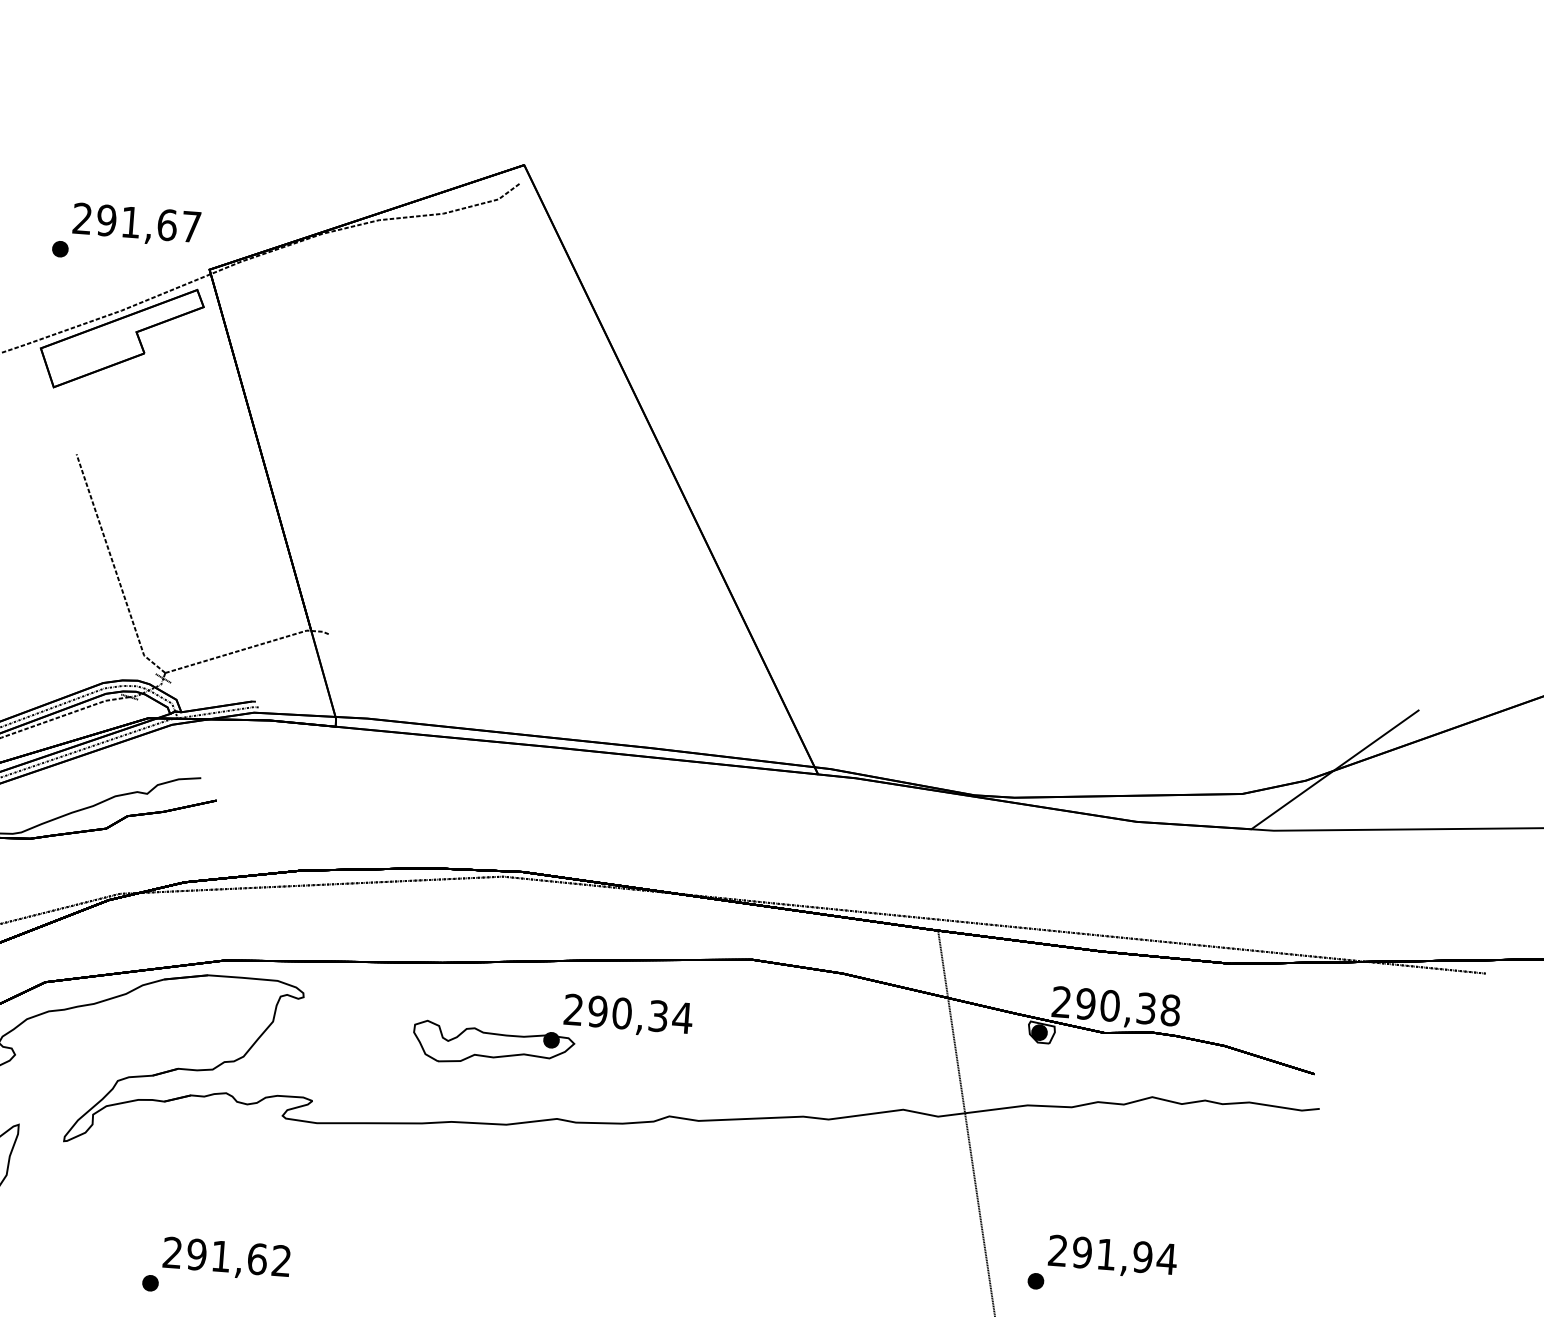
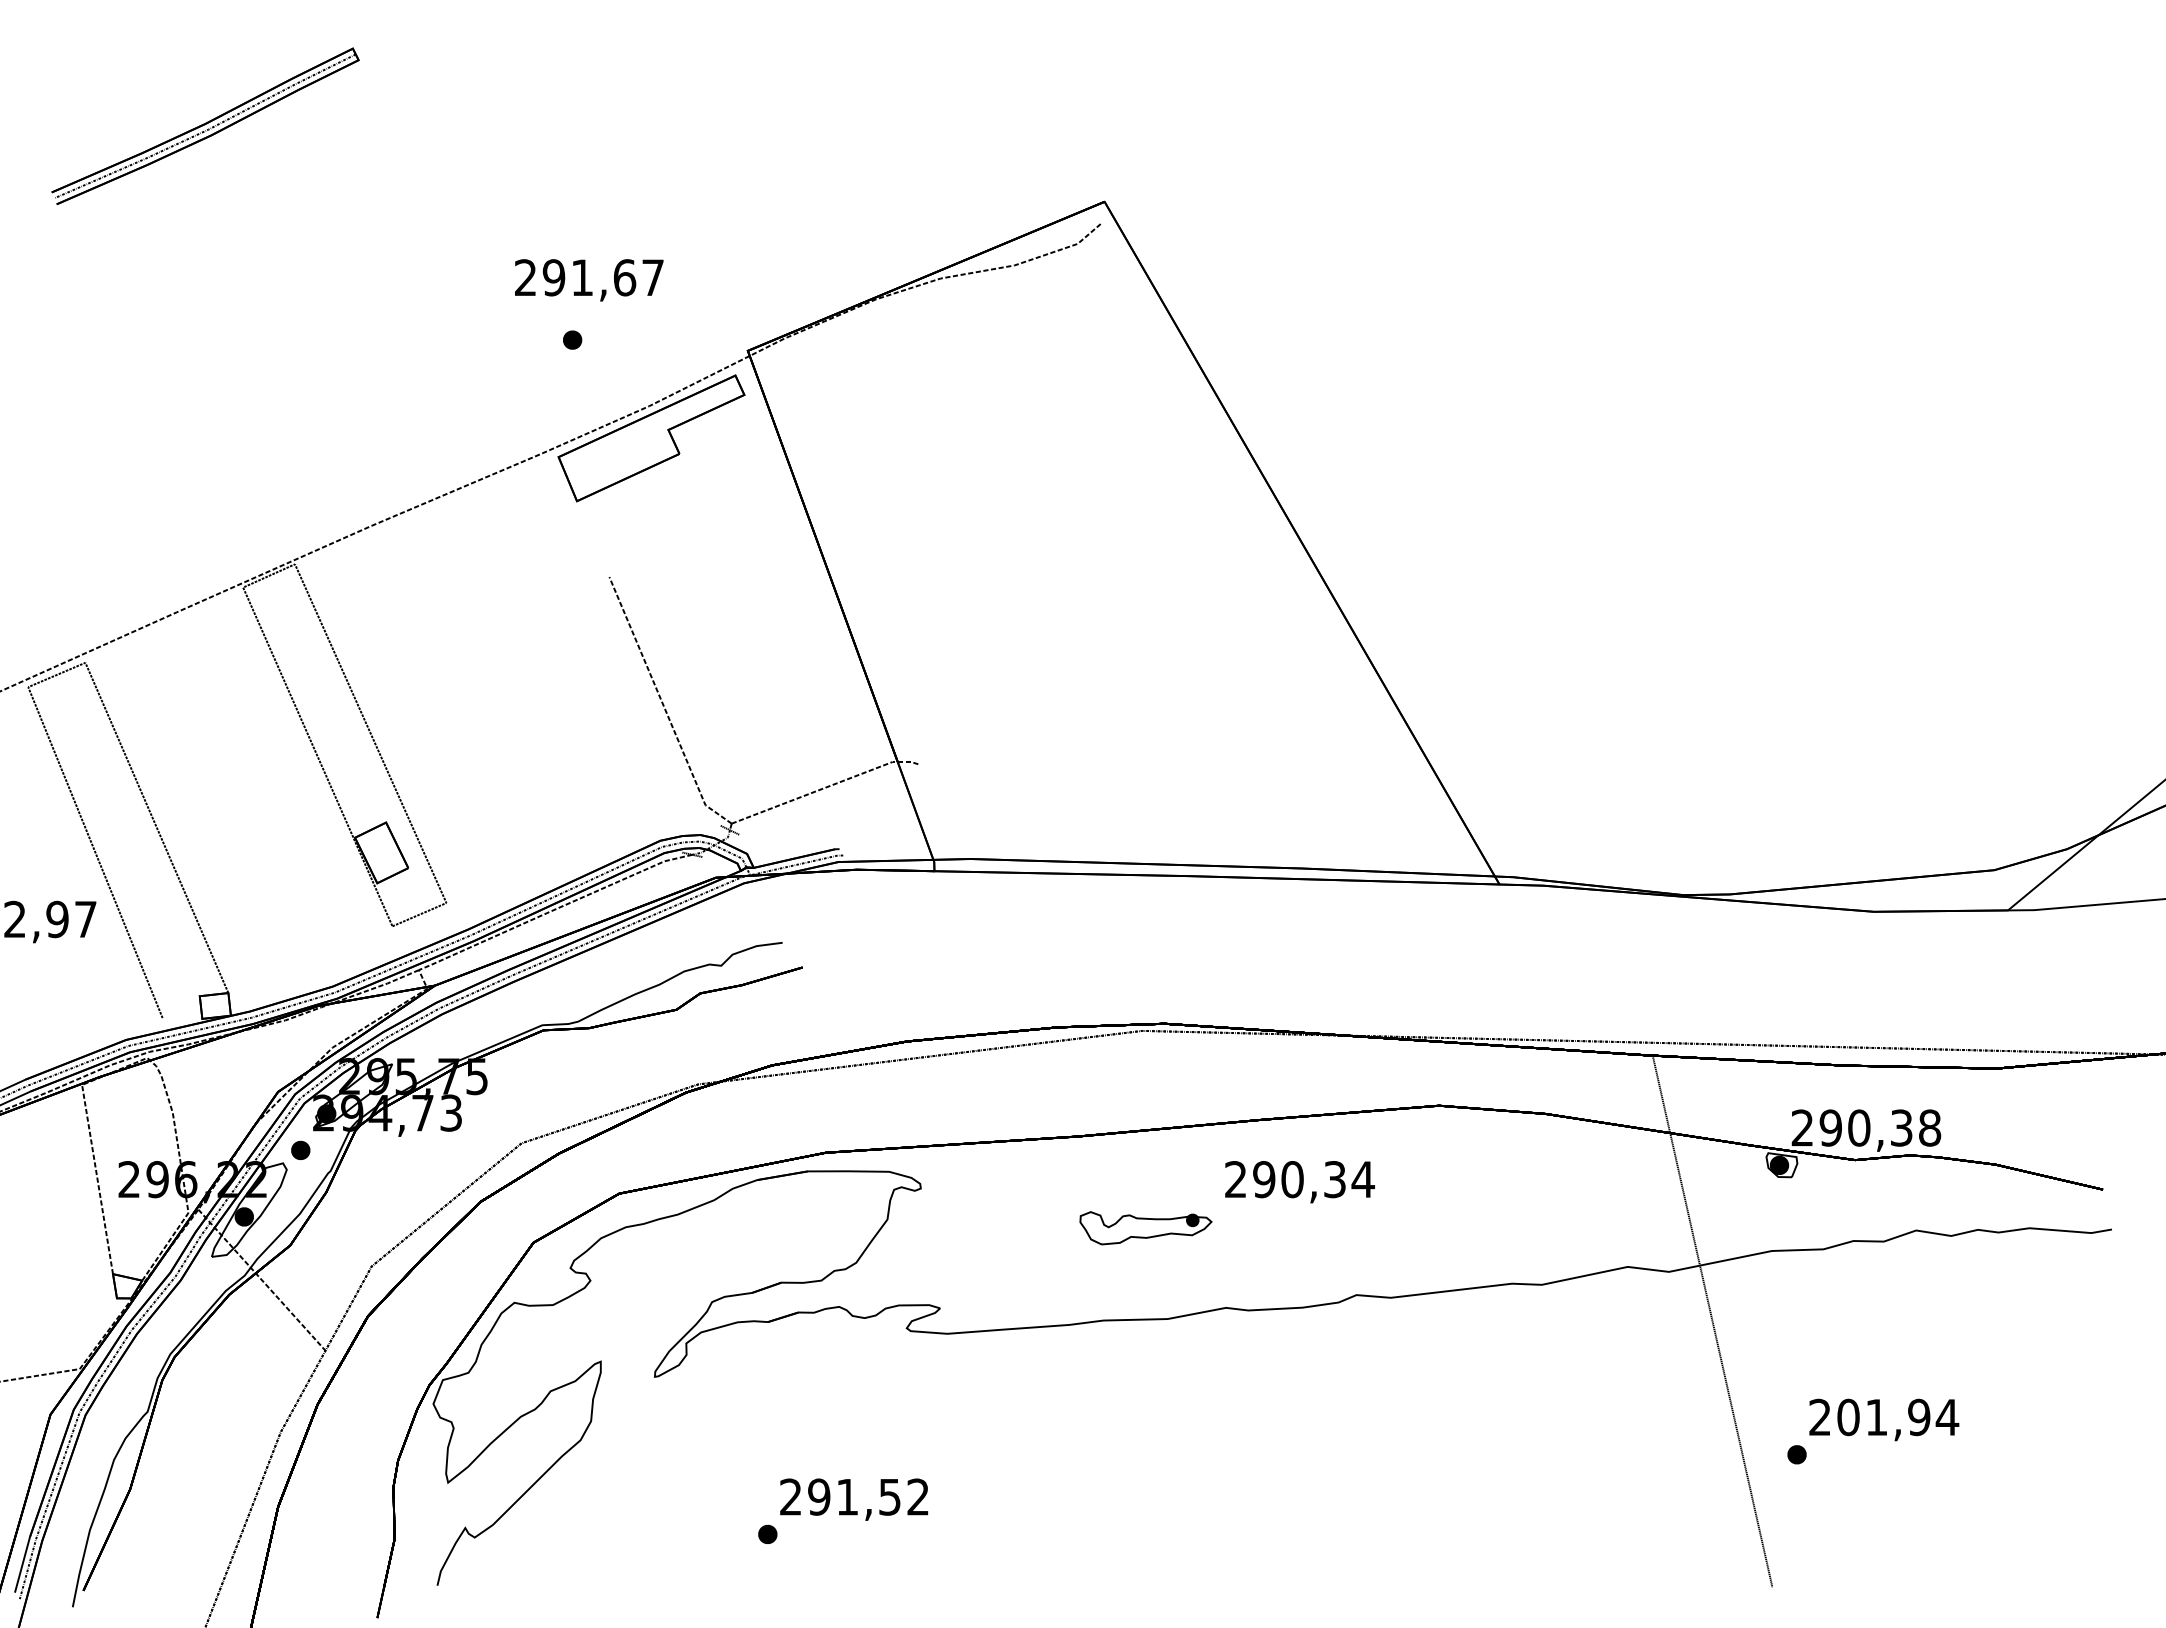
text: (136, 225) -> (589, 280), moved
part: (493, 1045) -> (1145, 1228), size x0.7
text: (1082, 1252) -> (1848, 1417), 291,94 -> 201,94
text: (257, 1258) -> (890, 1496), 291,62 -> 291,52

